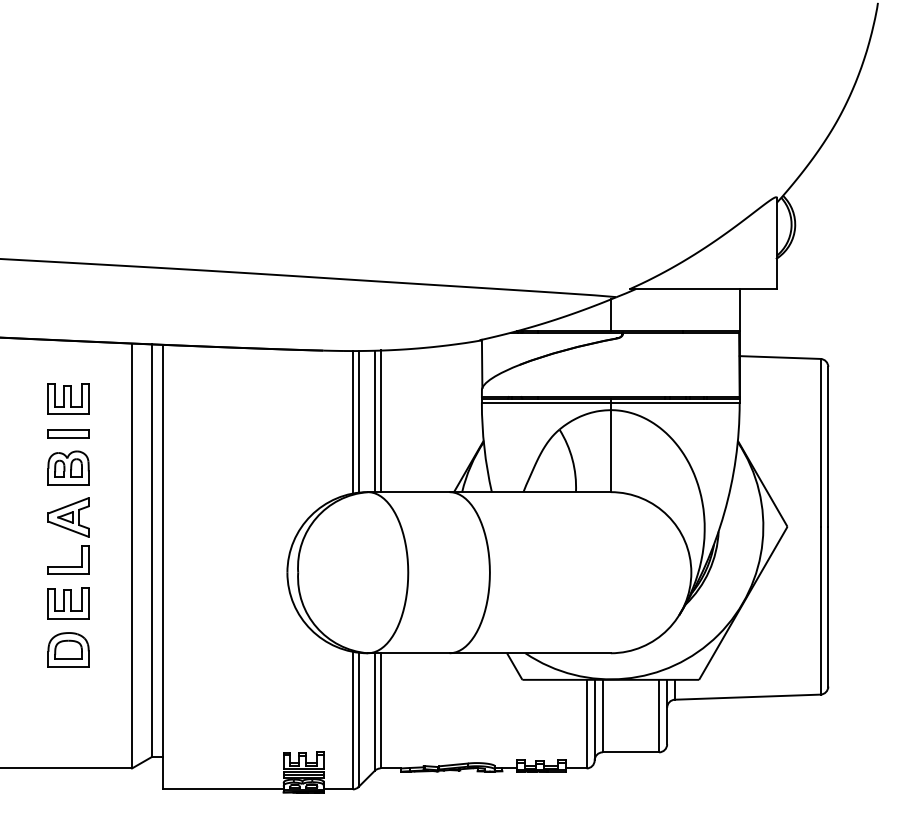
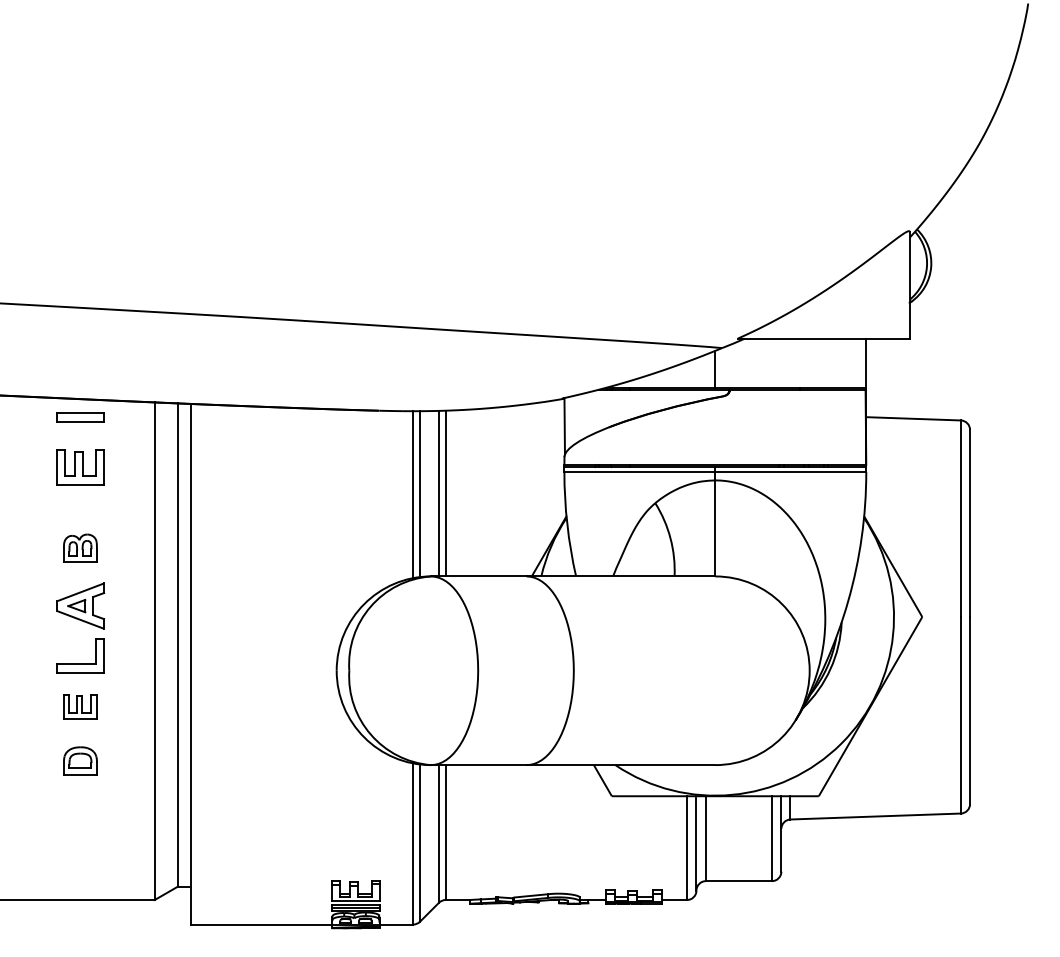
part: (68, 434) -> (80, 417), moved
part: (68, 467) -> (80, 547), size x0.7
part: (68, 603) -> (80, 706), size x0.7
part: (68, 649) -> (80, 760), size x0.7

